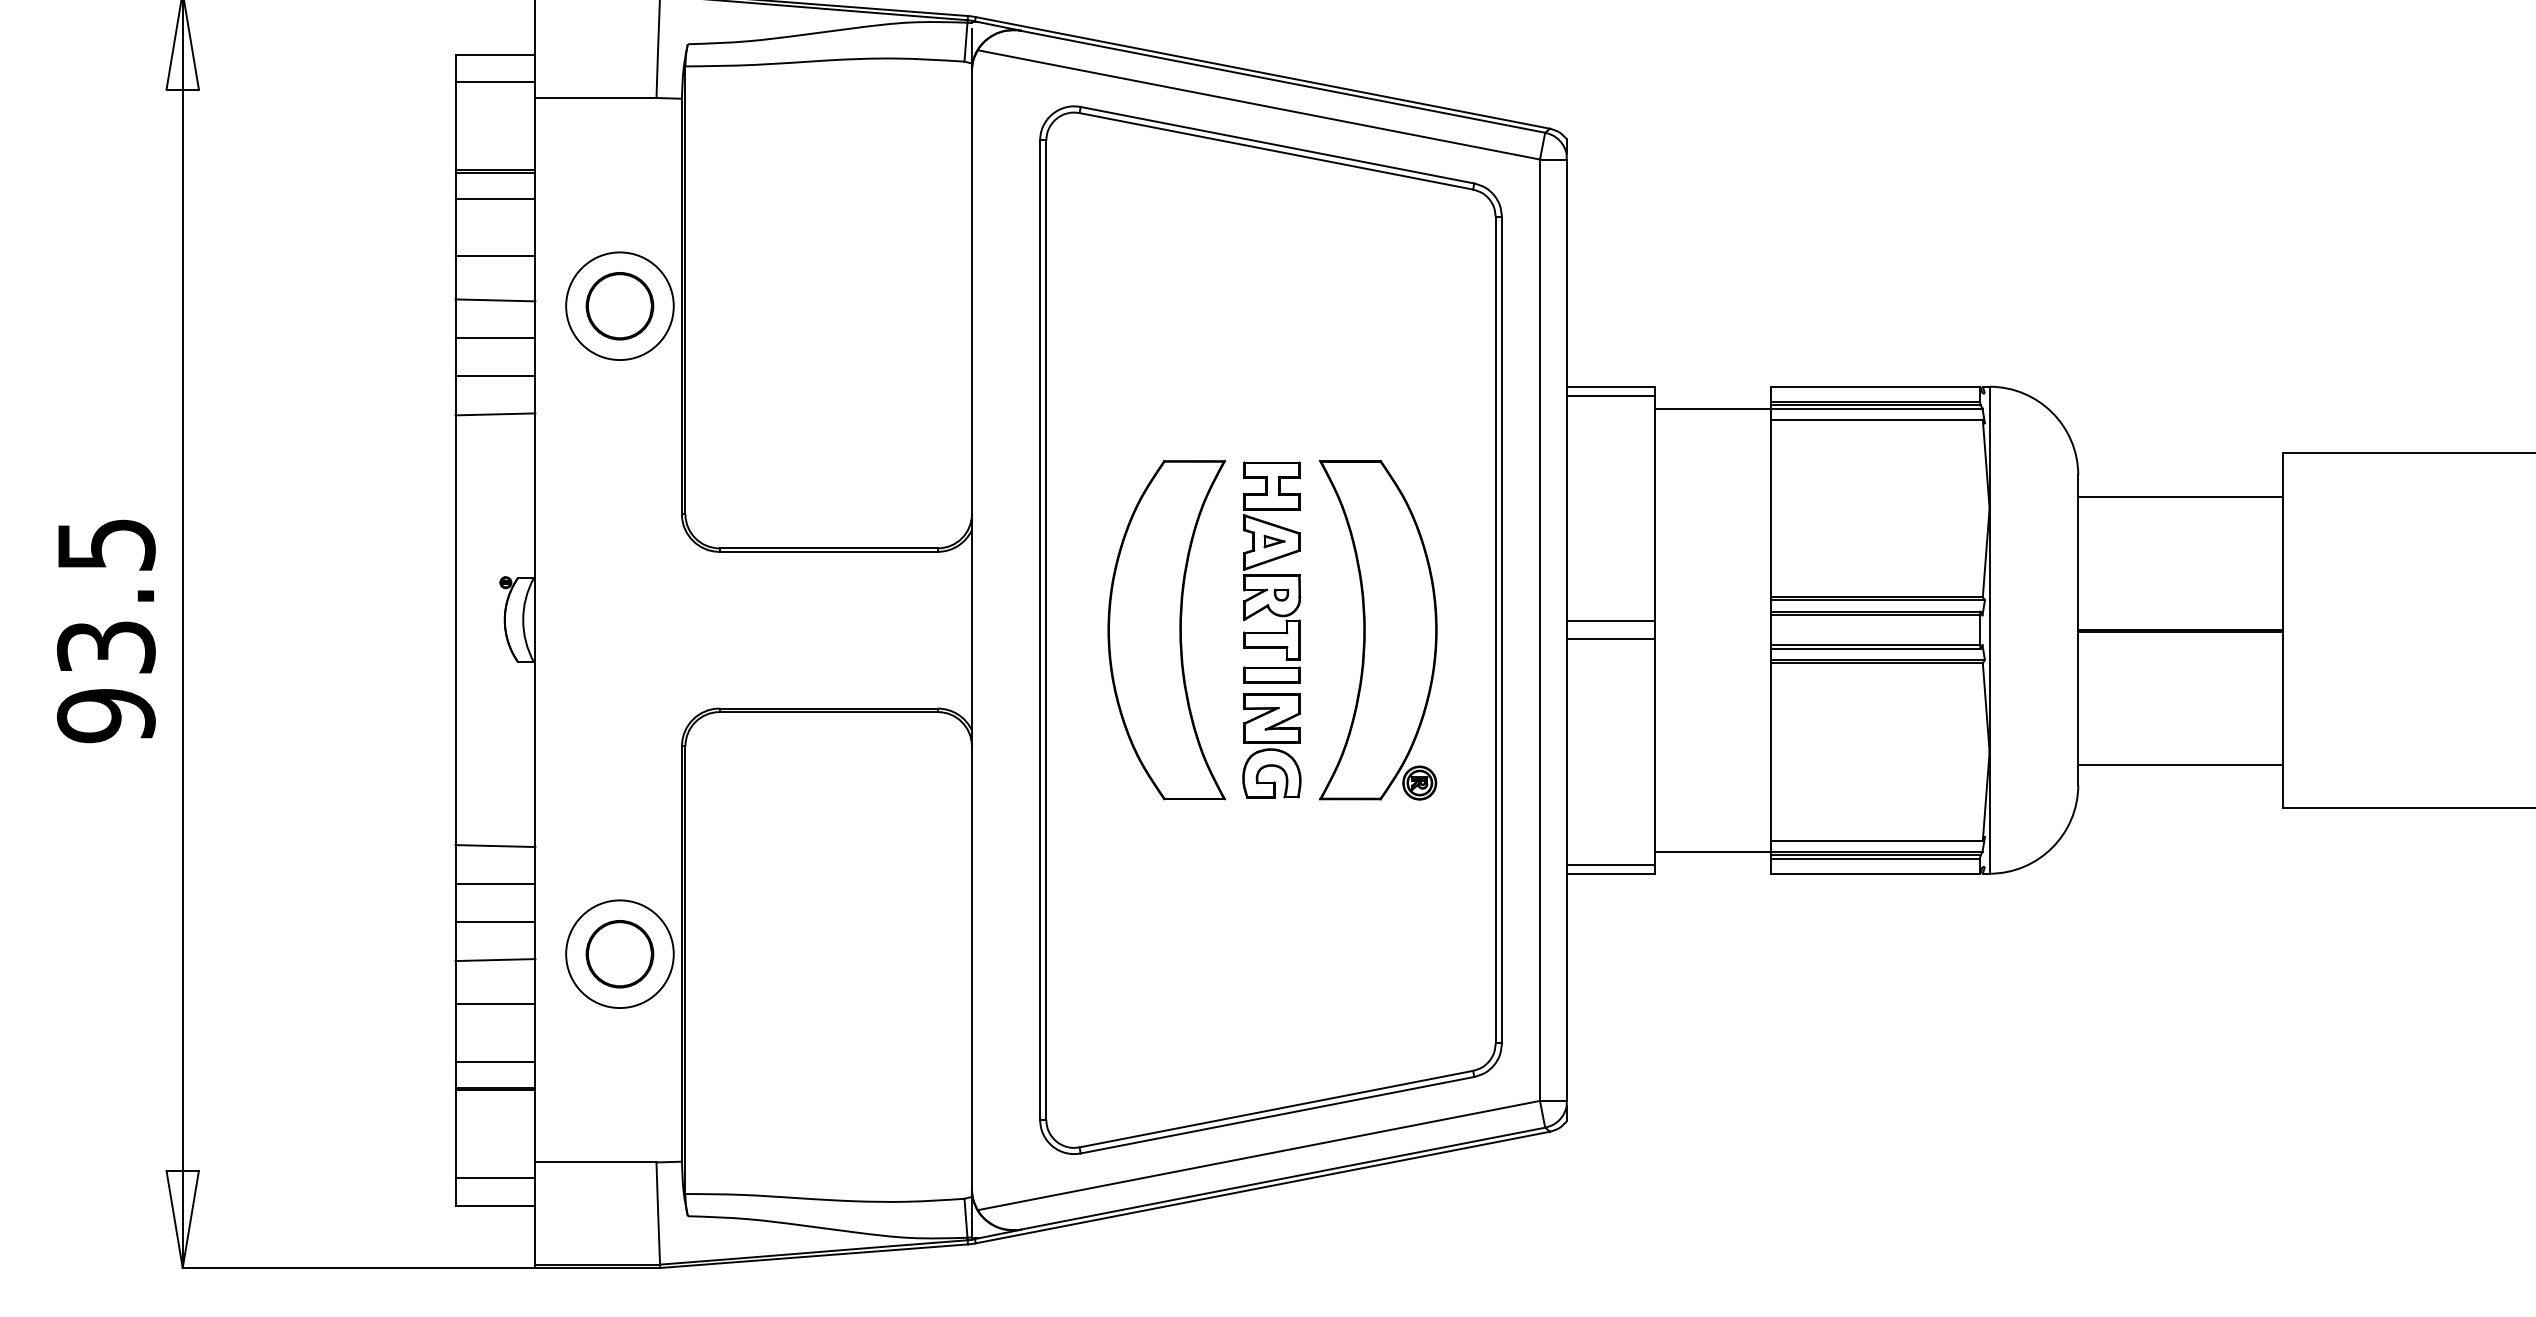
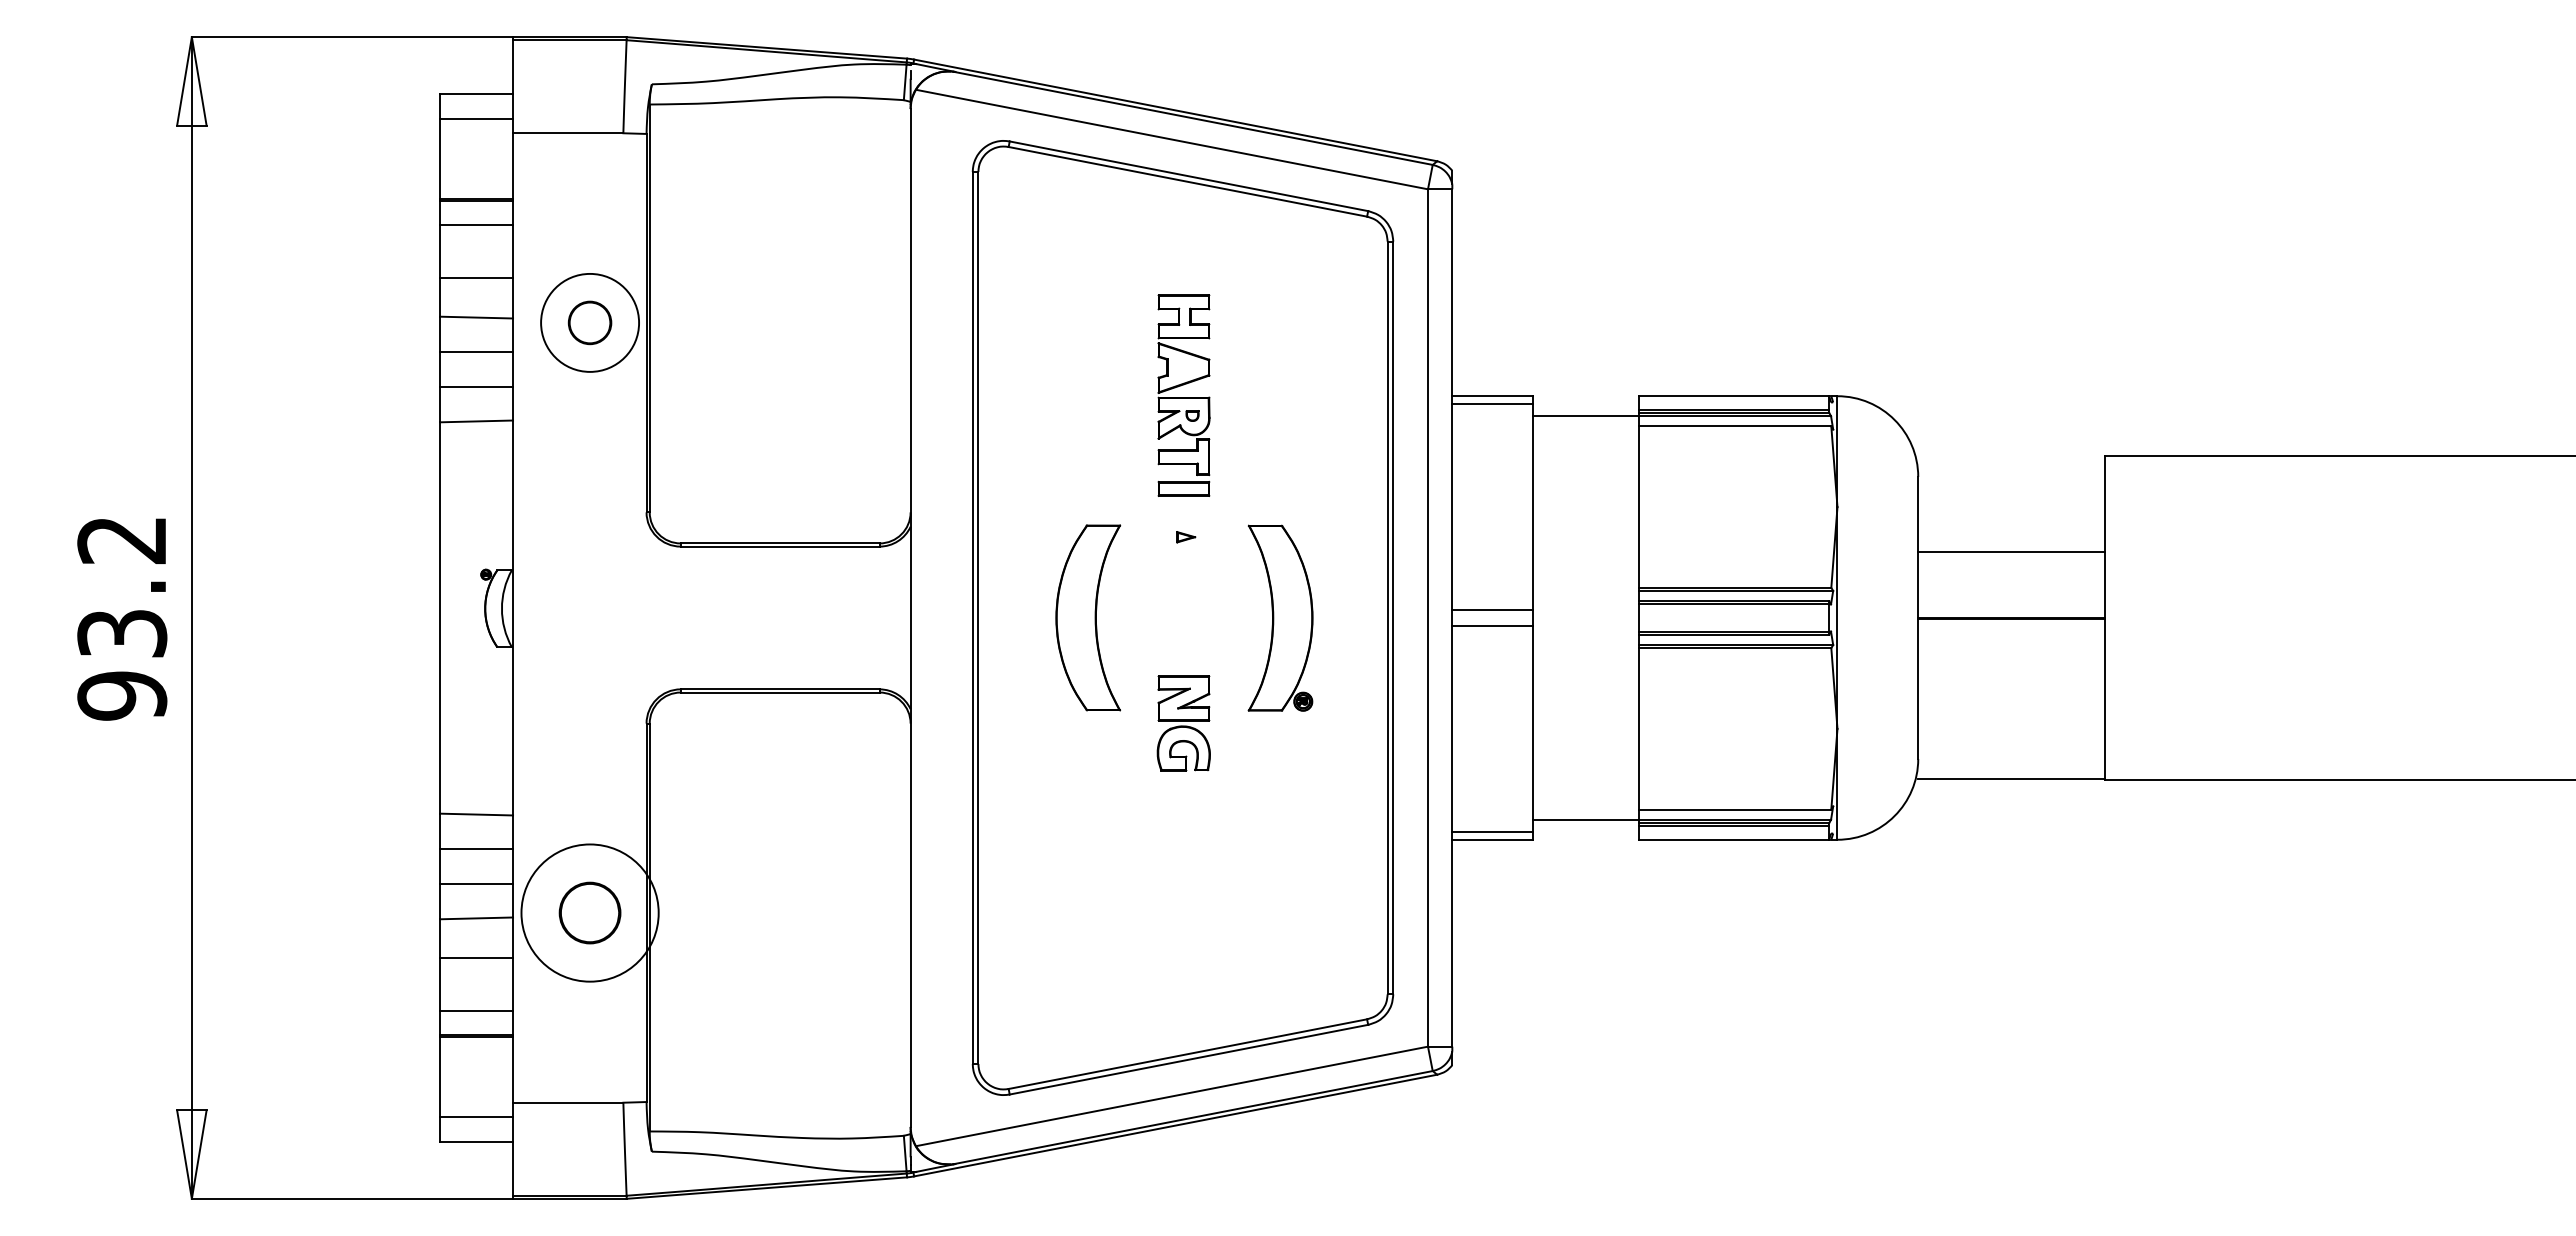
part: (619, 305) -> (589, 322), size x0.7
line: (2180, 496) -> (2011, 551), moved
text: (106, 545) -> (122, 540), 93.5 -> 93.2
part: (1271, 572) -> (1183, 395), moved
part: (1167, 629) -> (1088, 617), size x0.6
part: (1378, 630) -> (1280, 618), size x0.6
line: (2180, 764) -> (2011, 779), moved
circle: (620, 954) -> (590, 913), size x1.4

